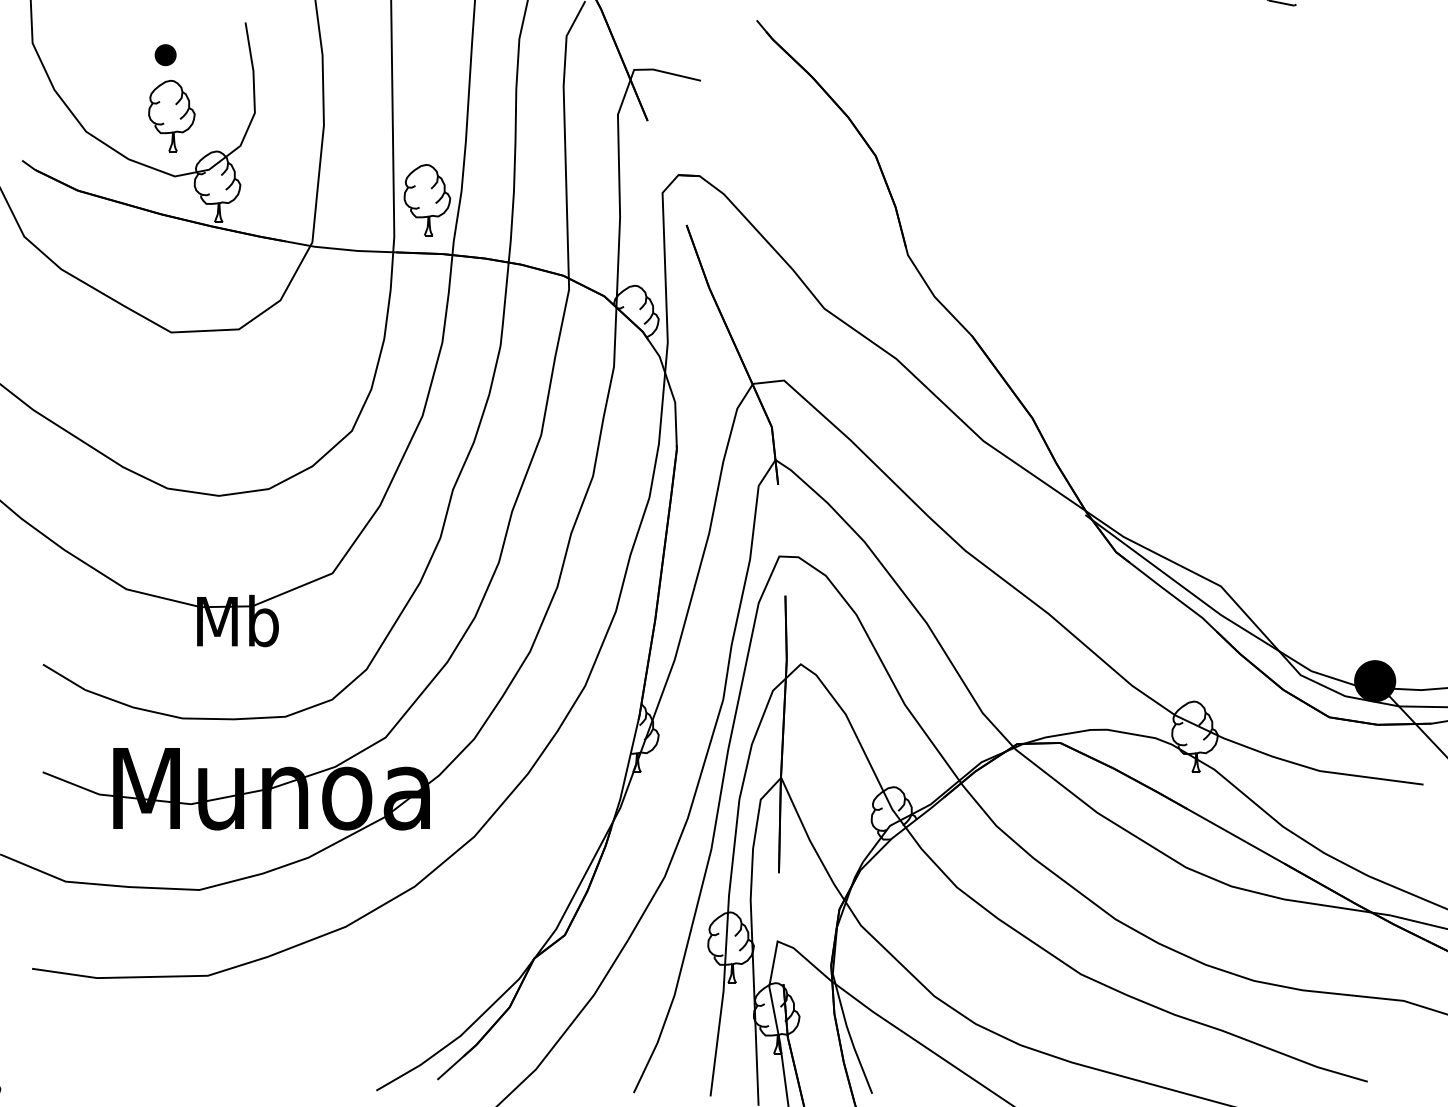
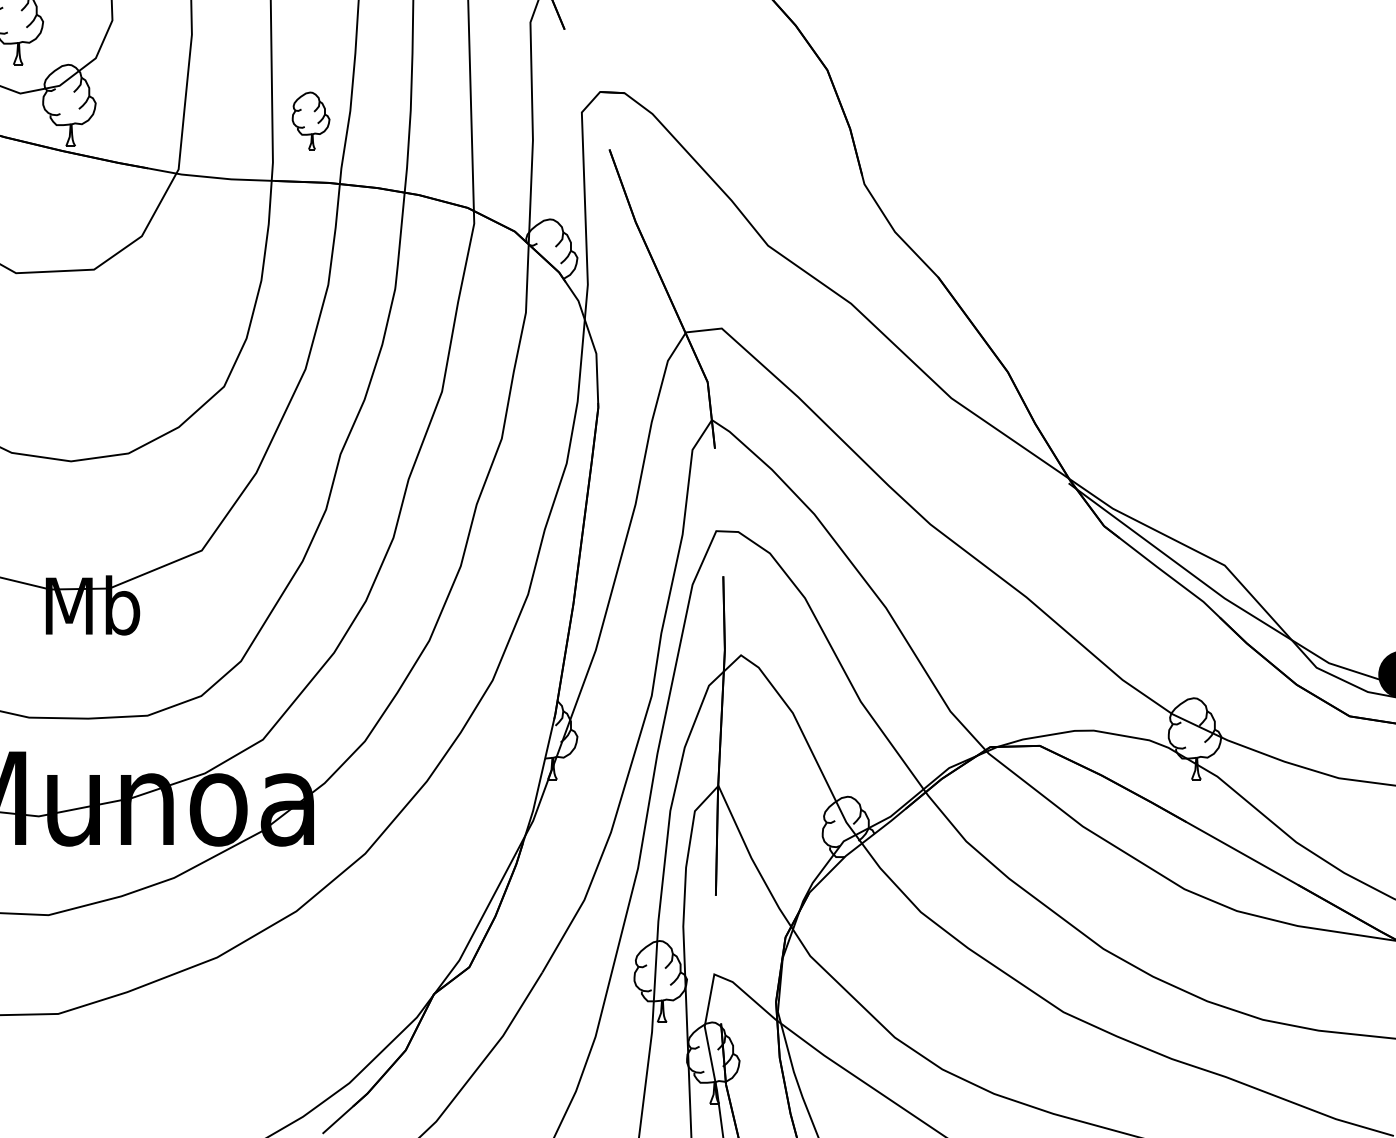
part: (427, 200) -> (311, 121), size x0.7

